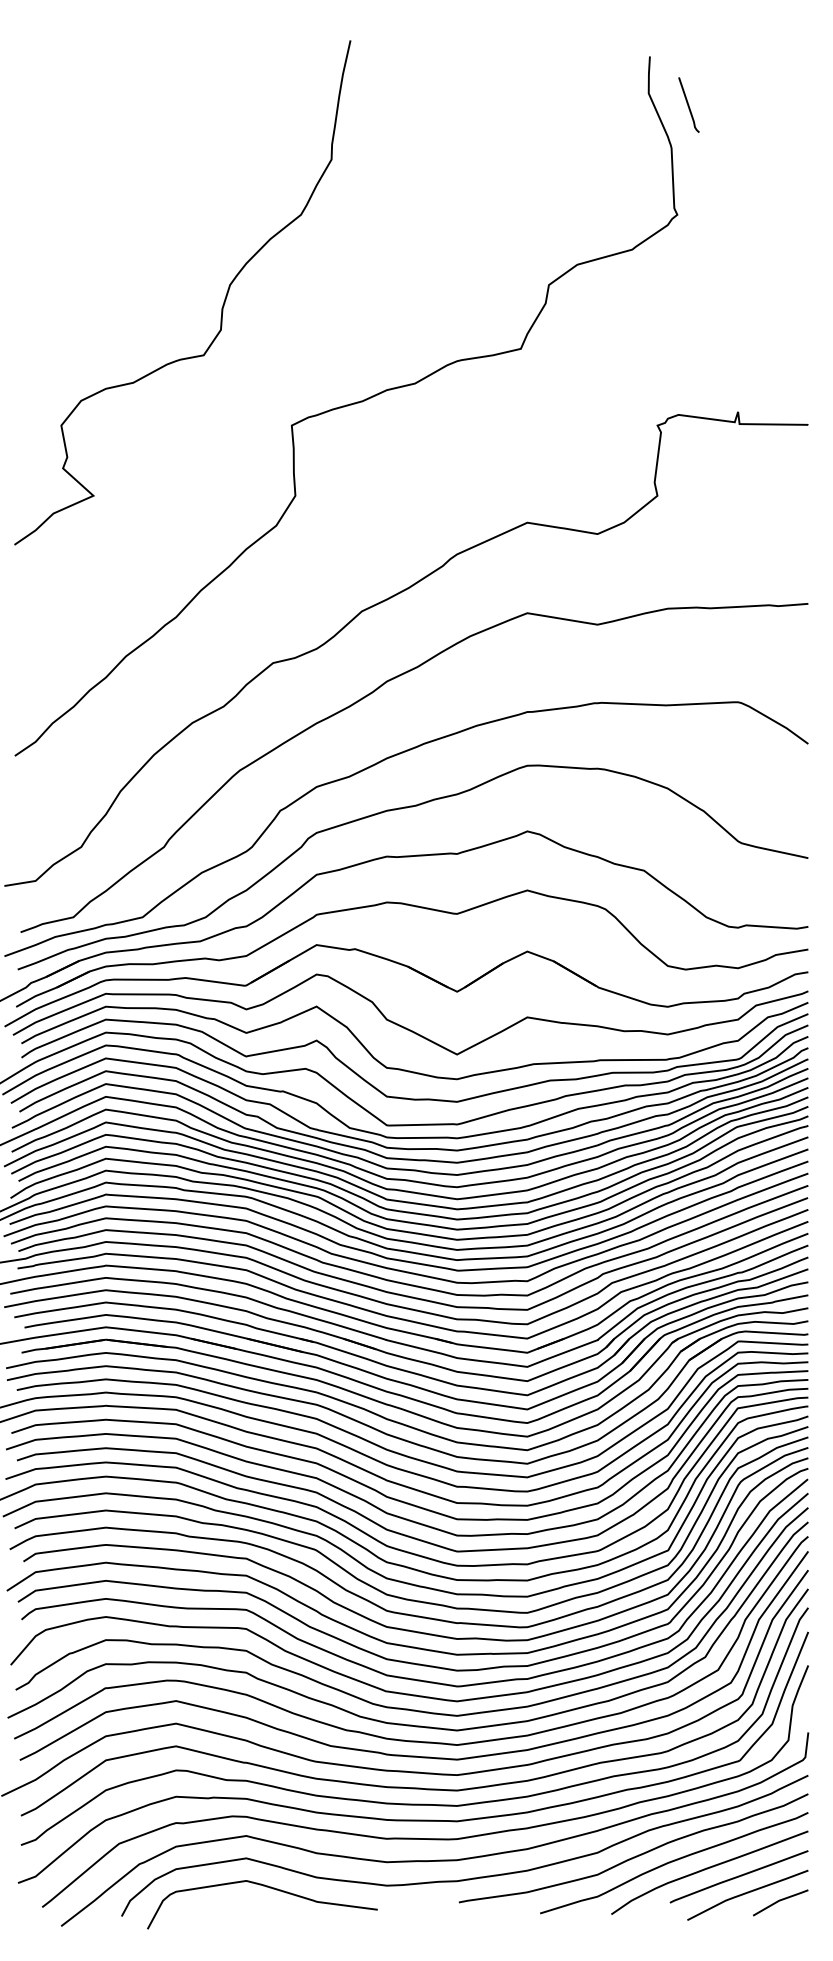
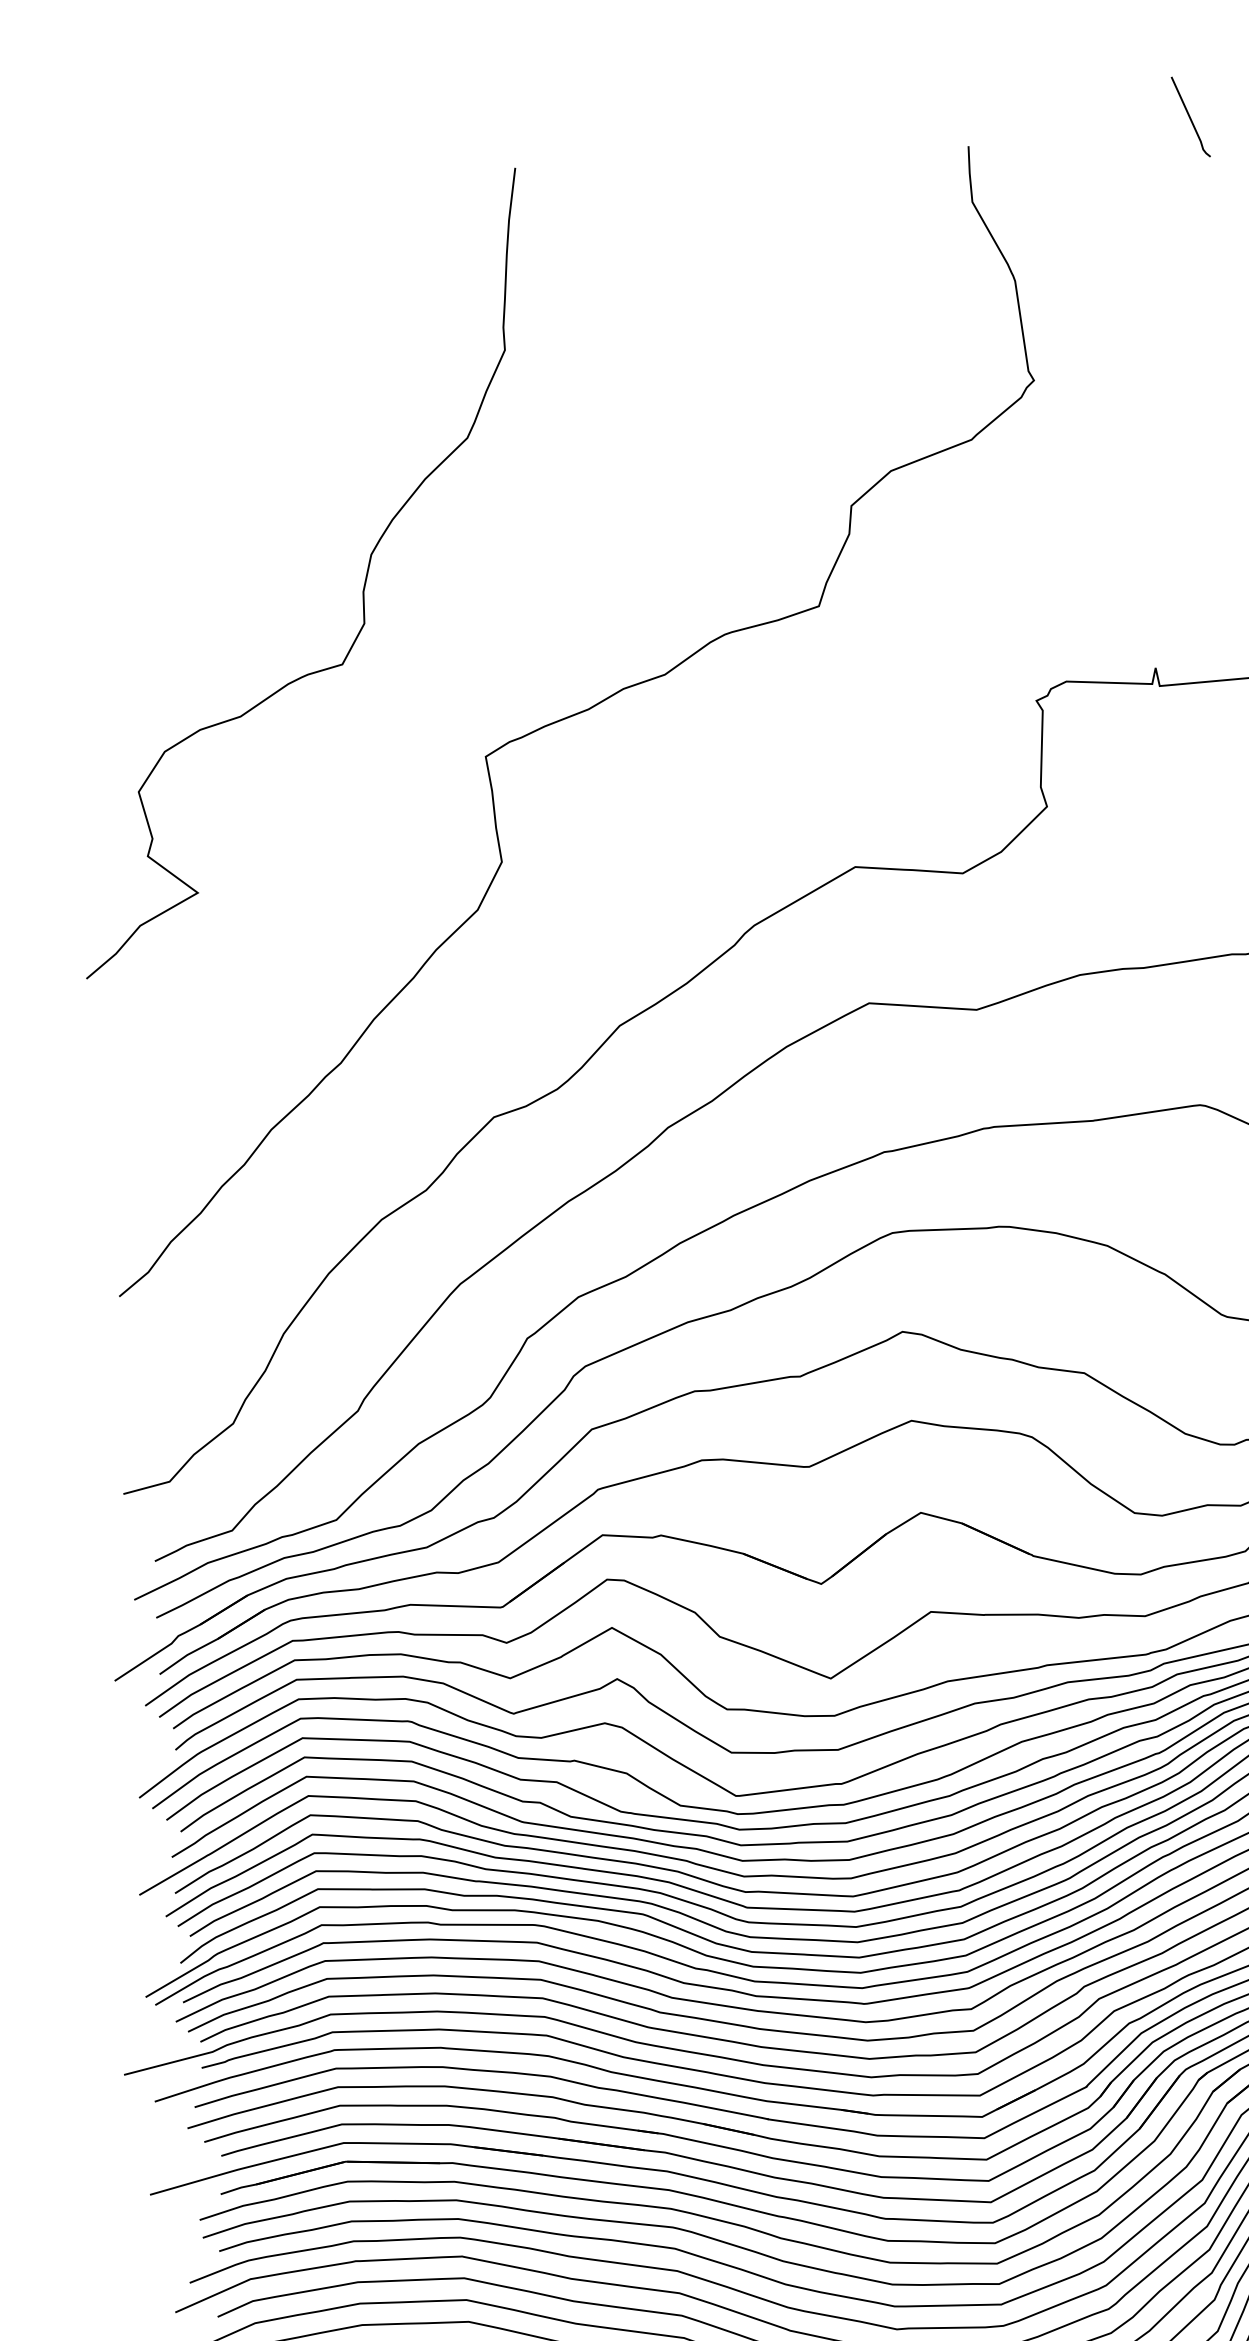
line: (688, 104) -> (1189, 116), moved

